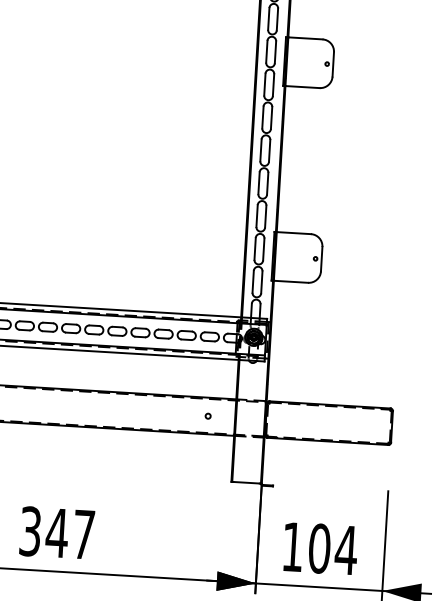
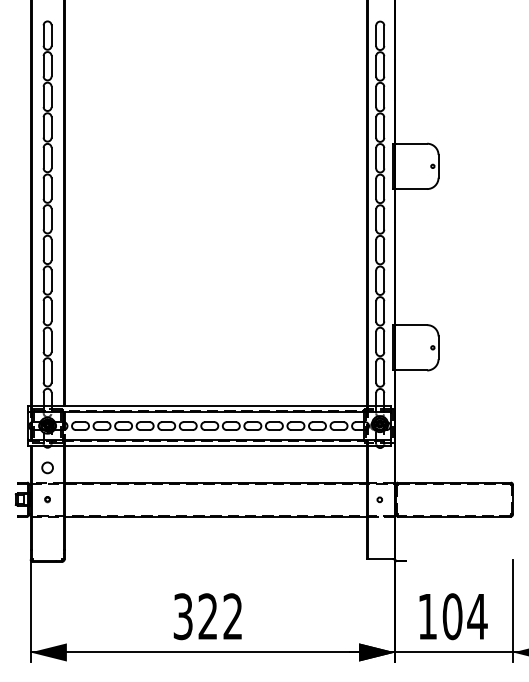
circle: (207, 415) -> (379, 499), moved
text: (69, 533) -> (219, 616), 347 -> 322

